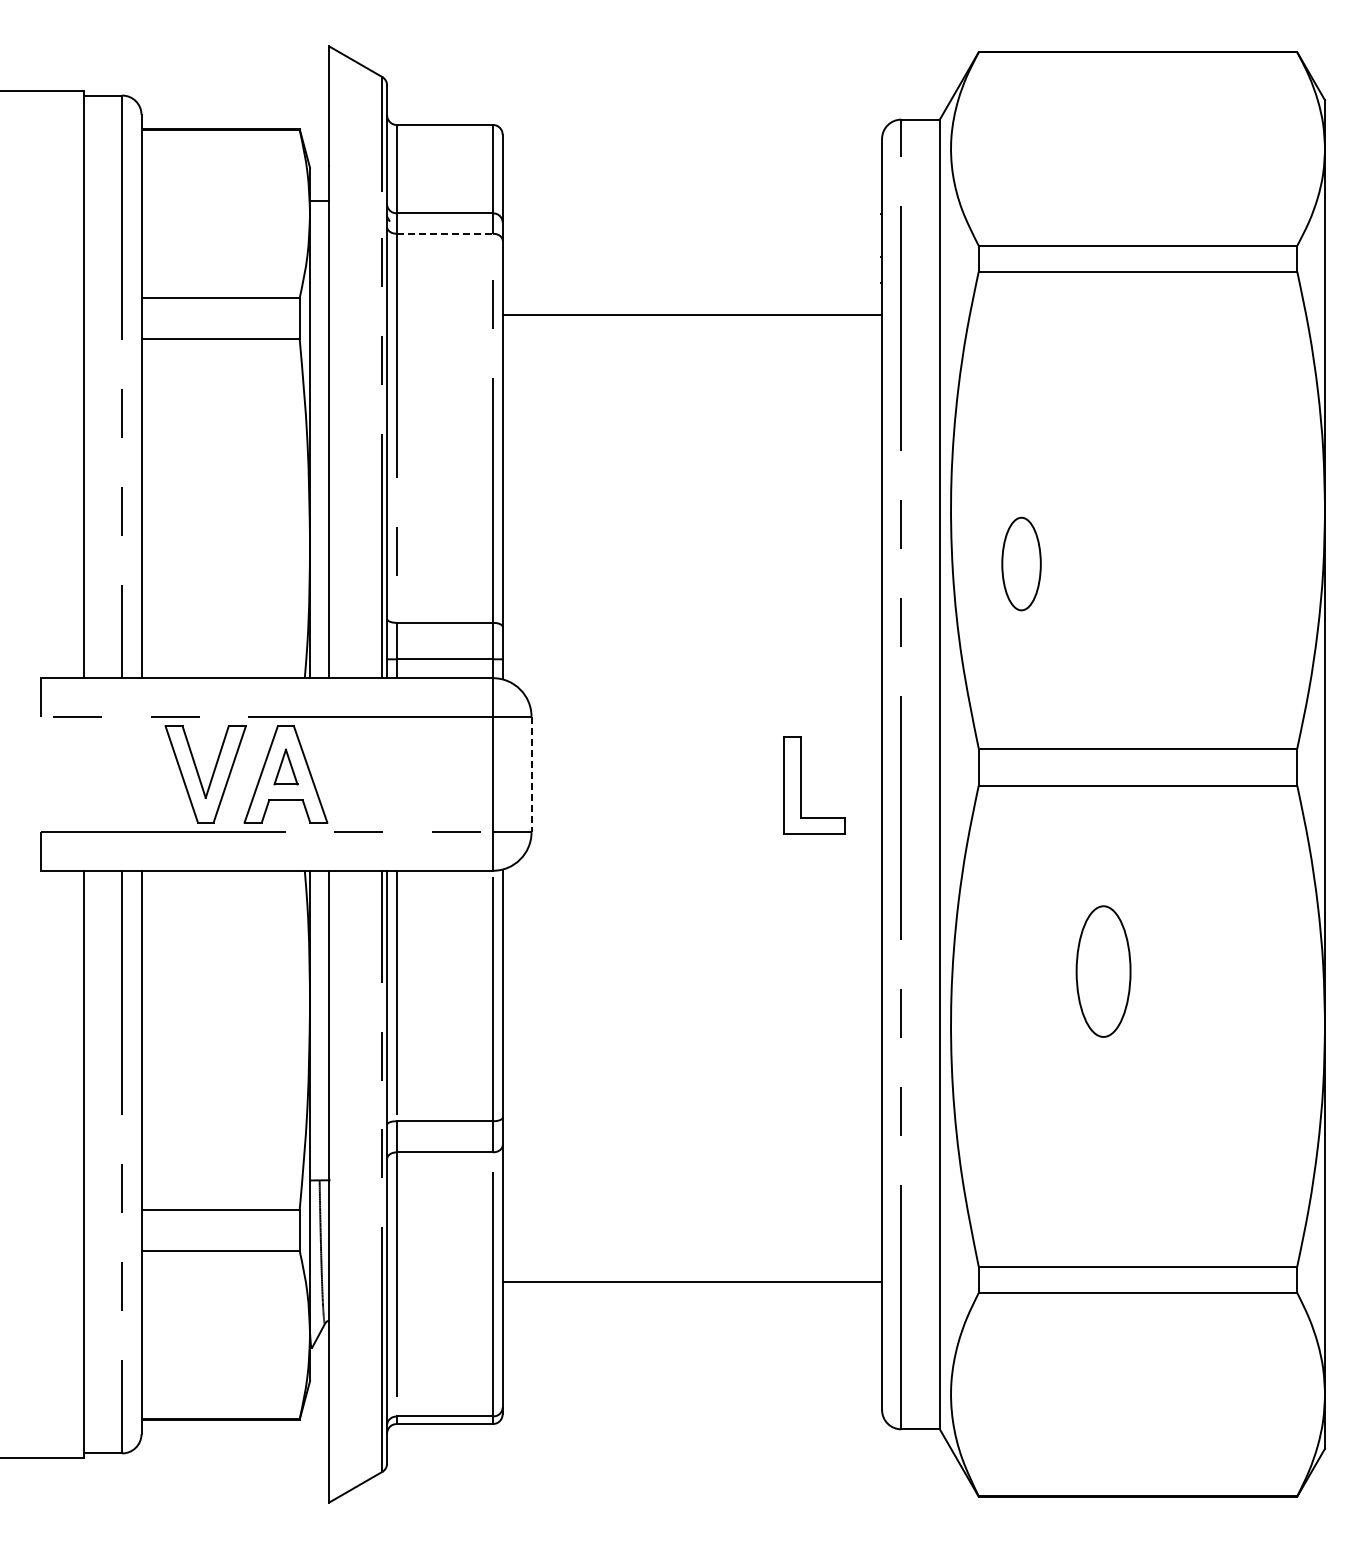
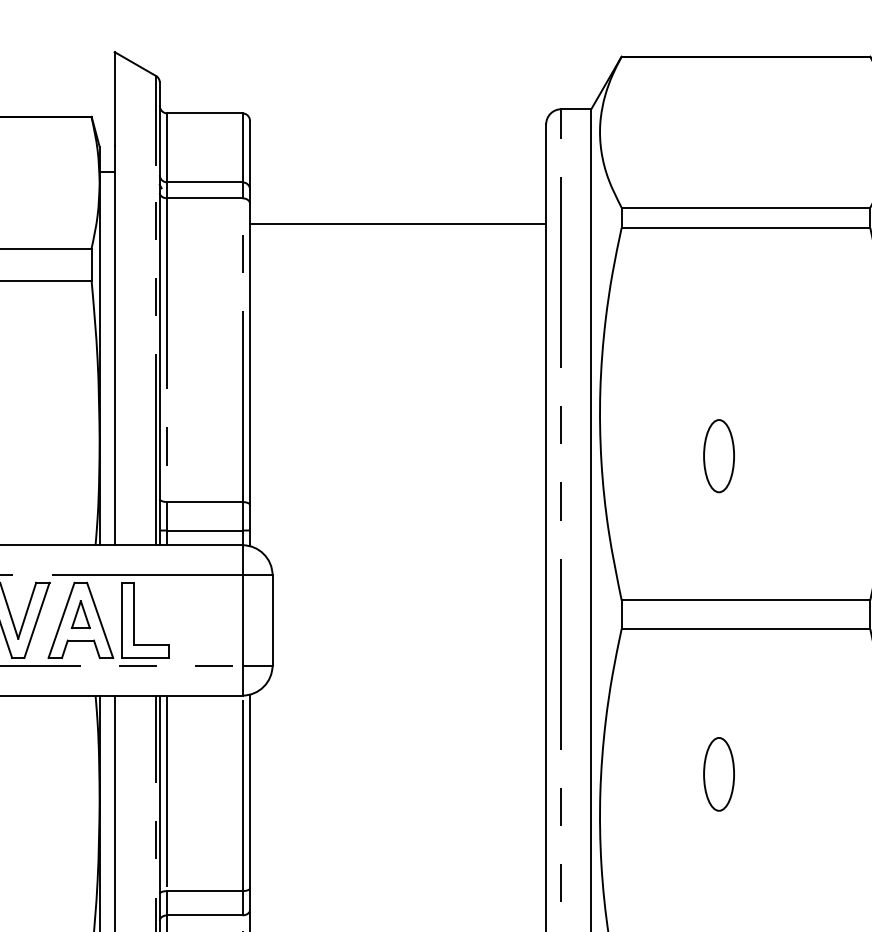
line: (445, 233) -> (205, 198), dashed -> solid
line: (692, 314) -> (398, 223), moved
part: (1021, 563) -> (719, 455), moved
line: (531, 774) -> (272, 620), dashed -> solid
part: (801, 785) -> (135, 620), moved
part: (1103, 971) -> (719, 774), size x0.71

